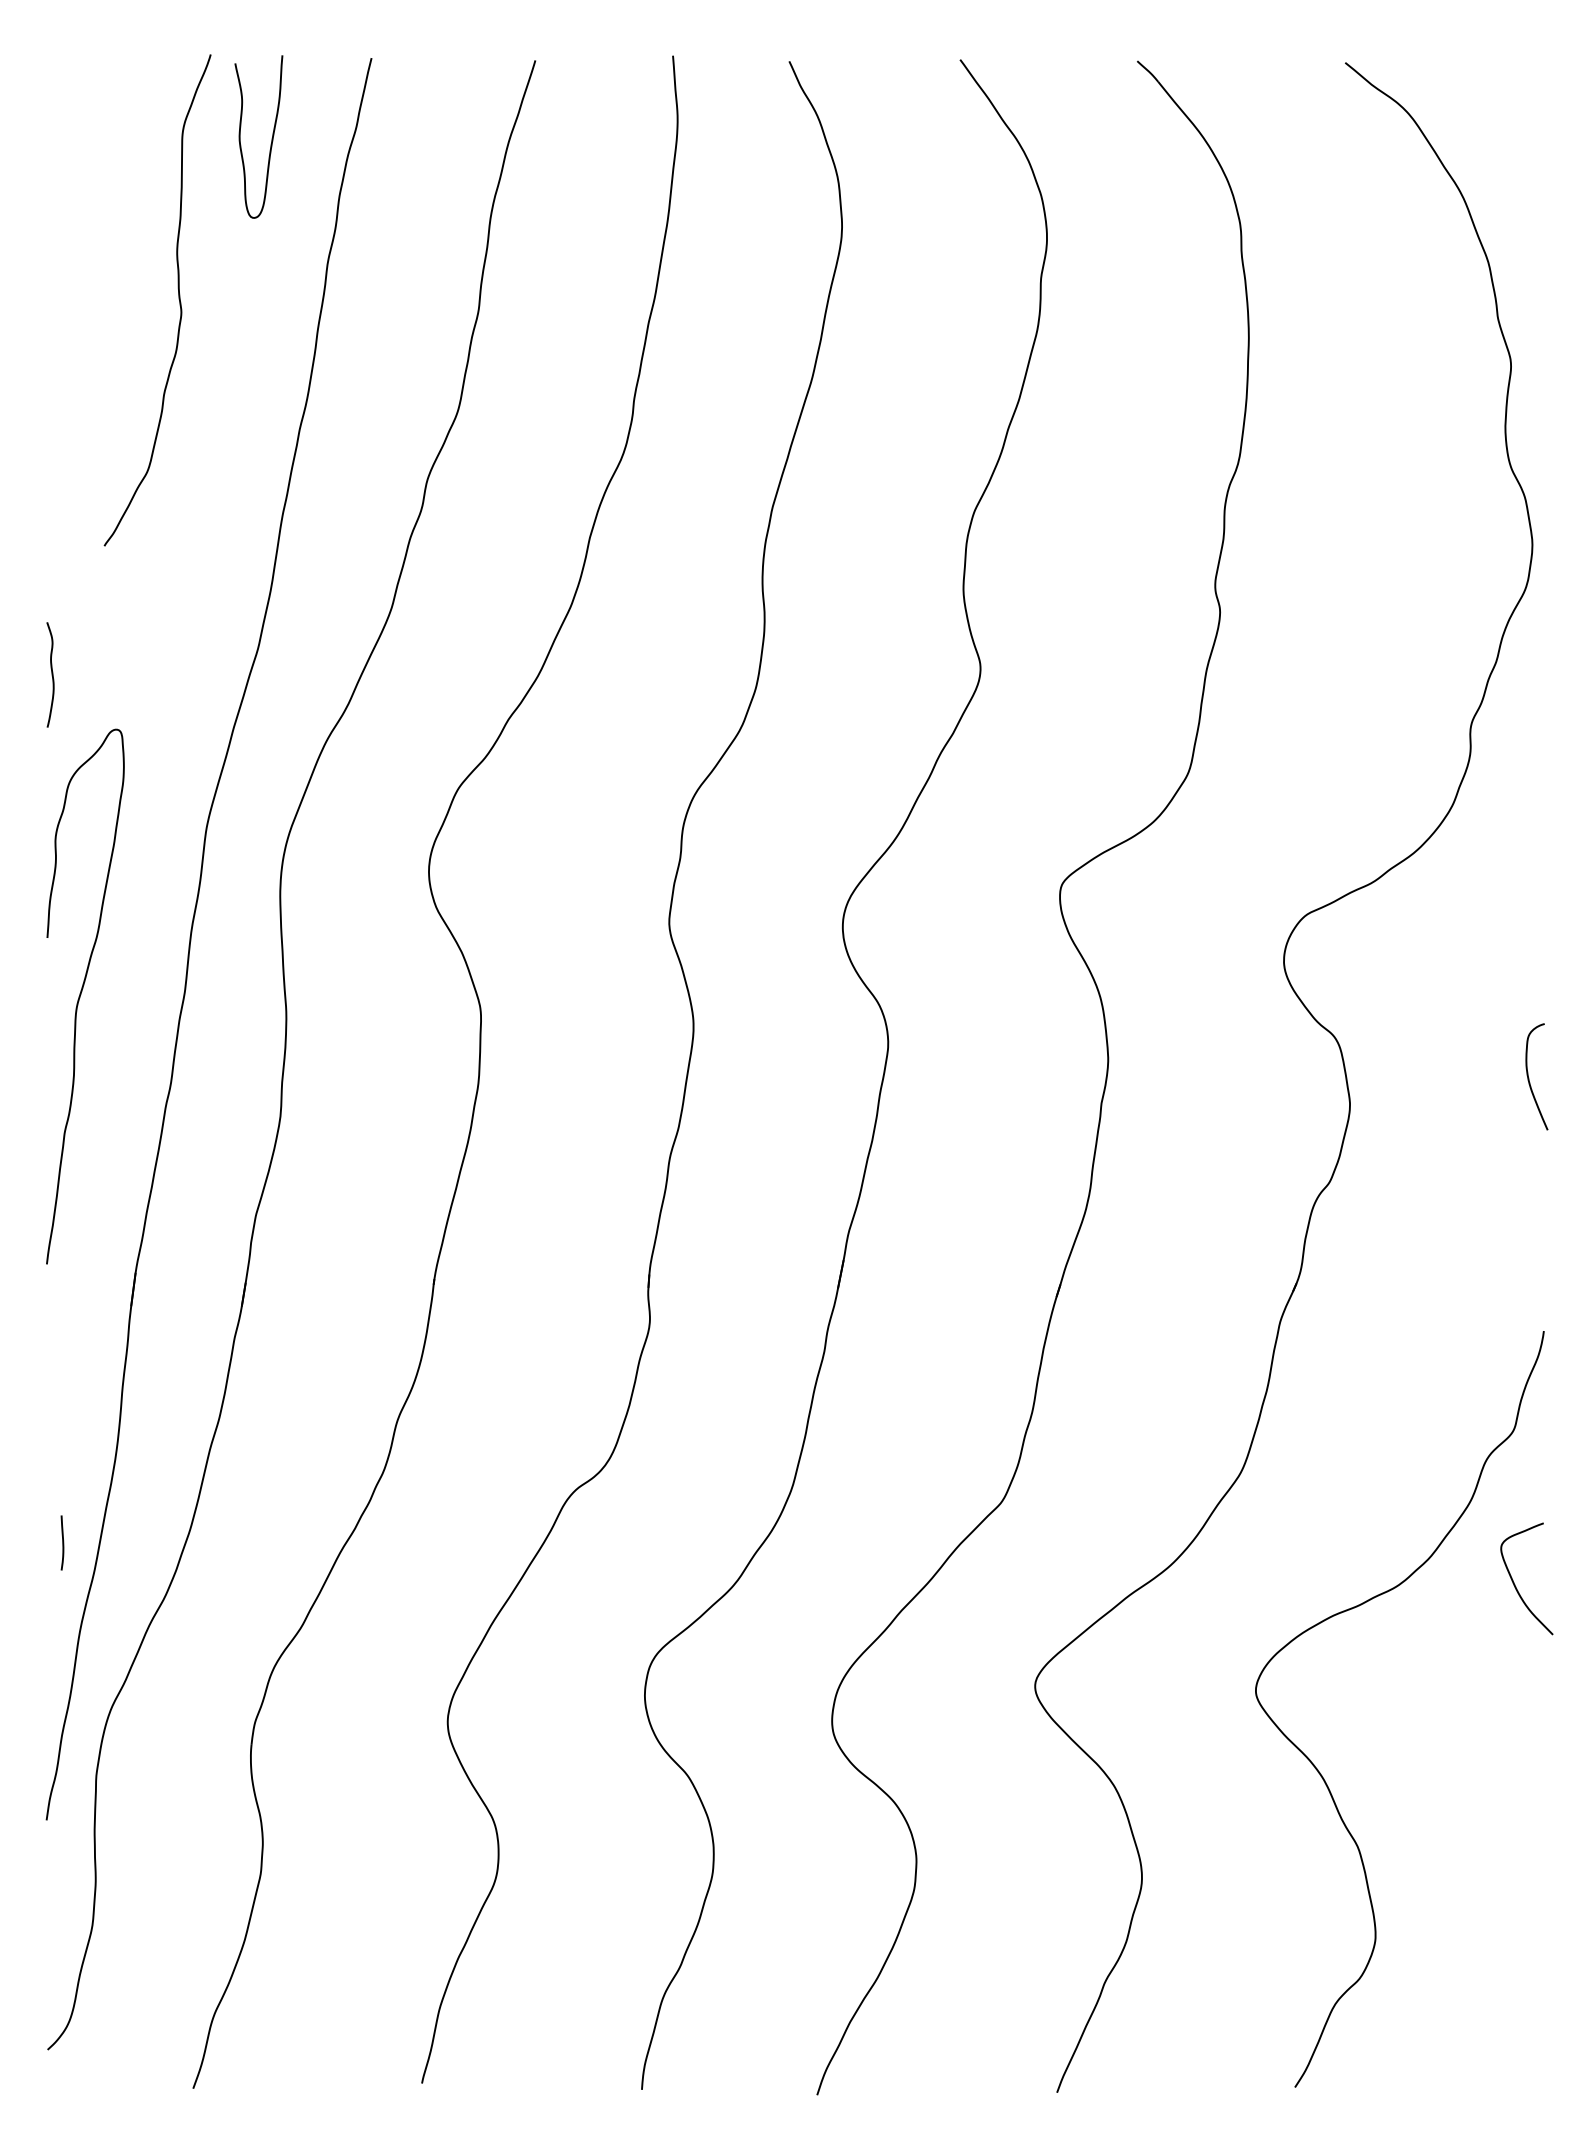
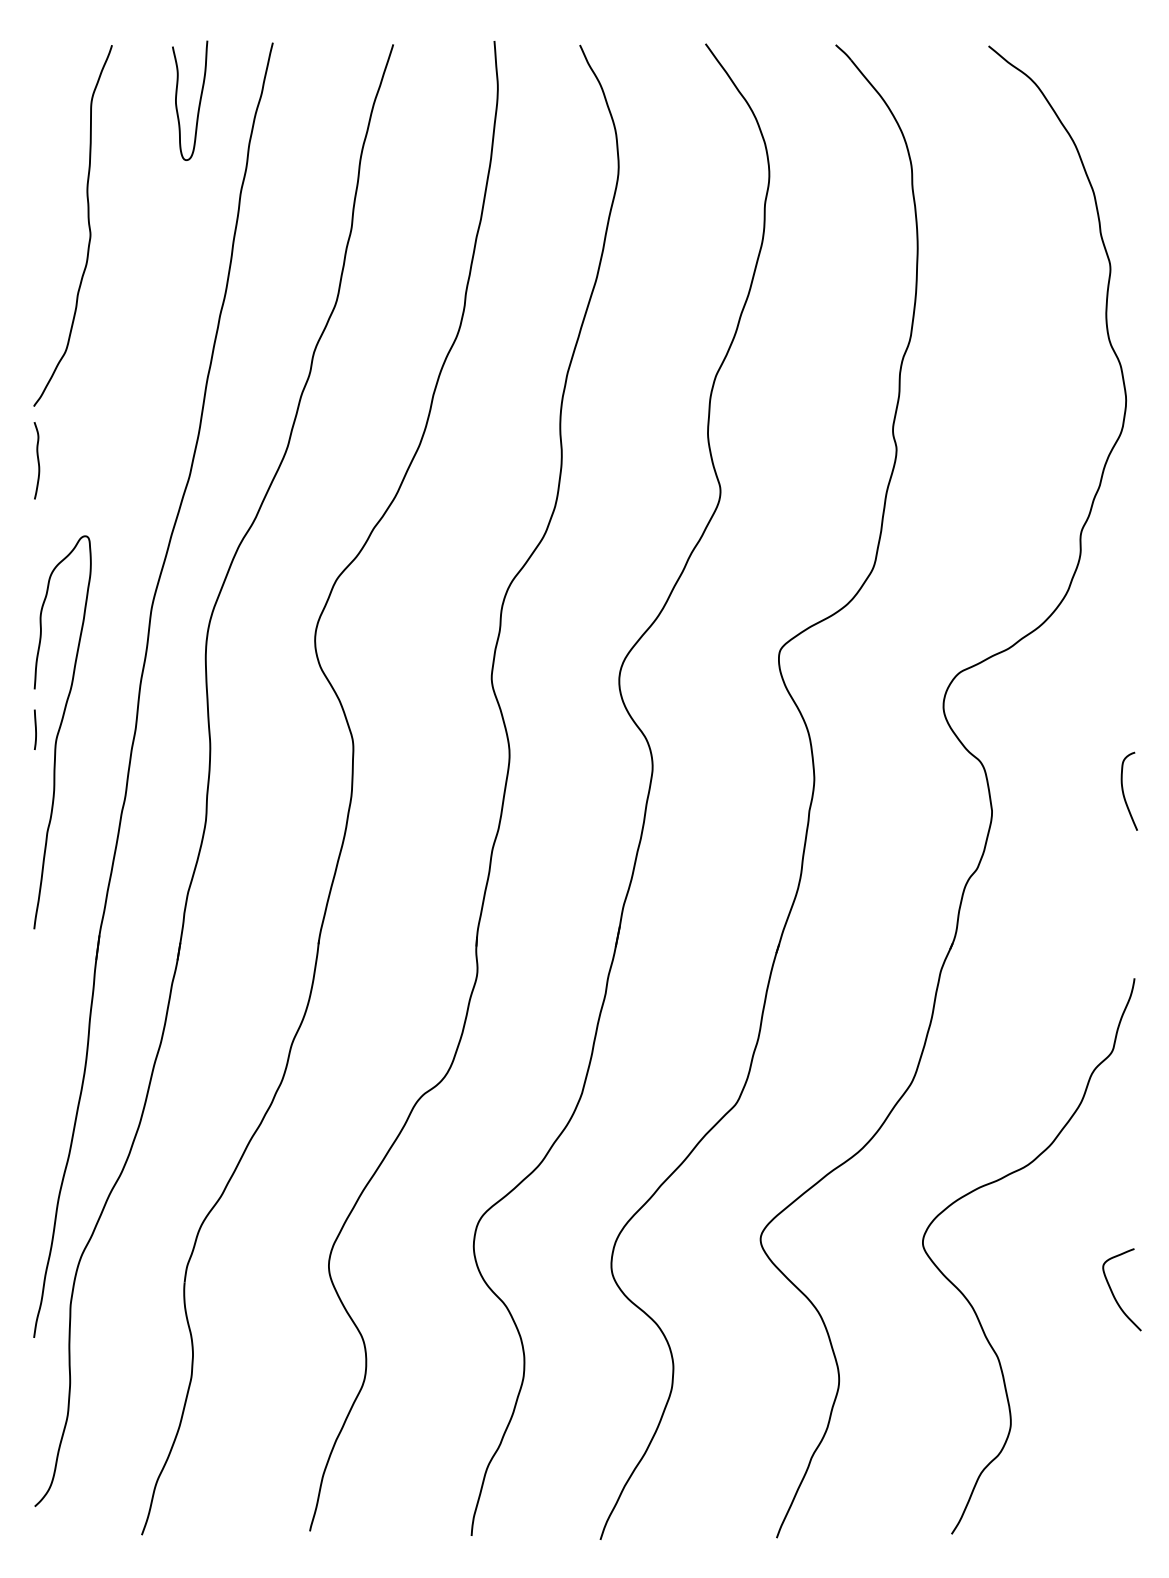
curve: (178, 299) -> (88, 225), moved
curve: (51, 674) -> (37, 460), moved
curve: (62, 1542) -> (35, 729), moved
curve: (1515, 1584) -> (1113, 1293), moved

